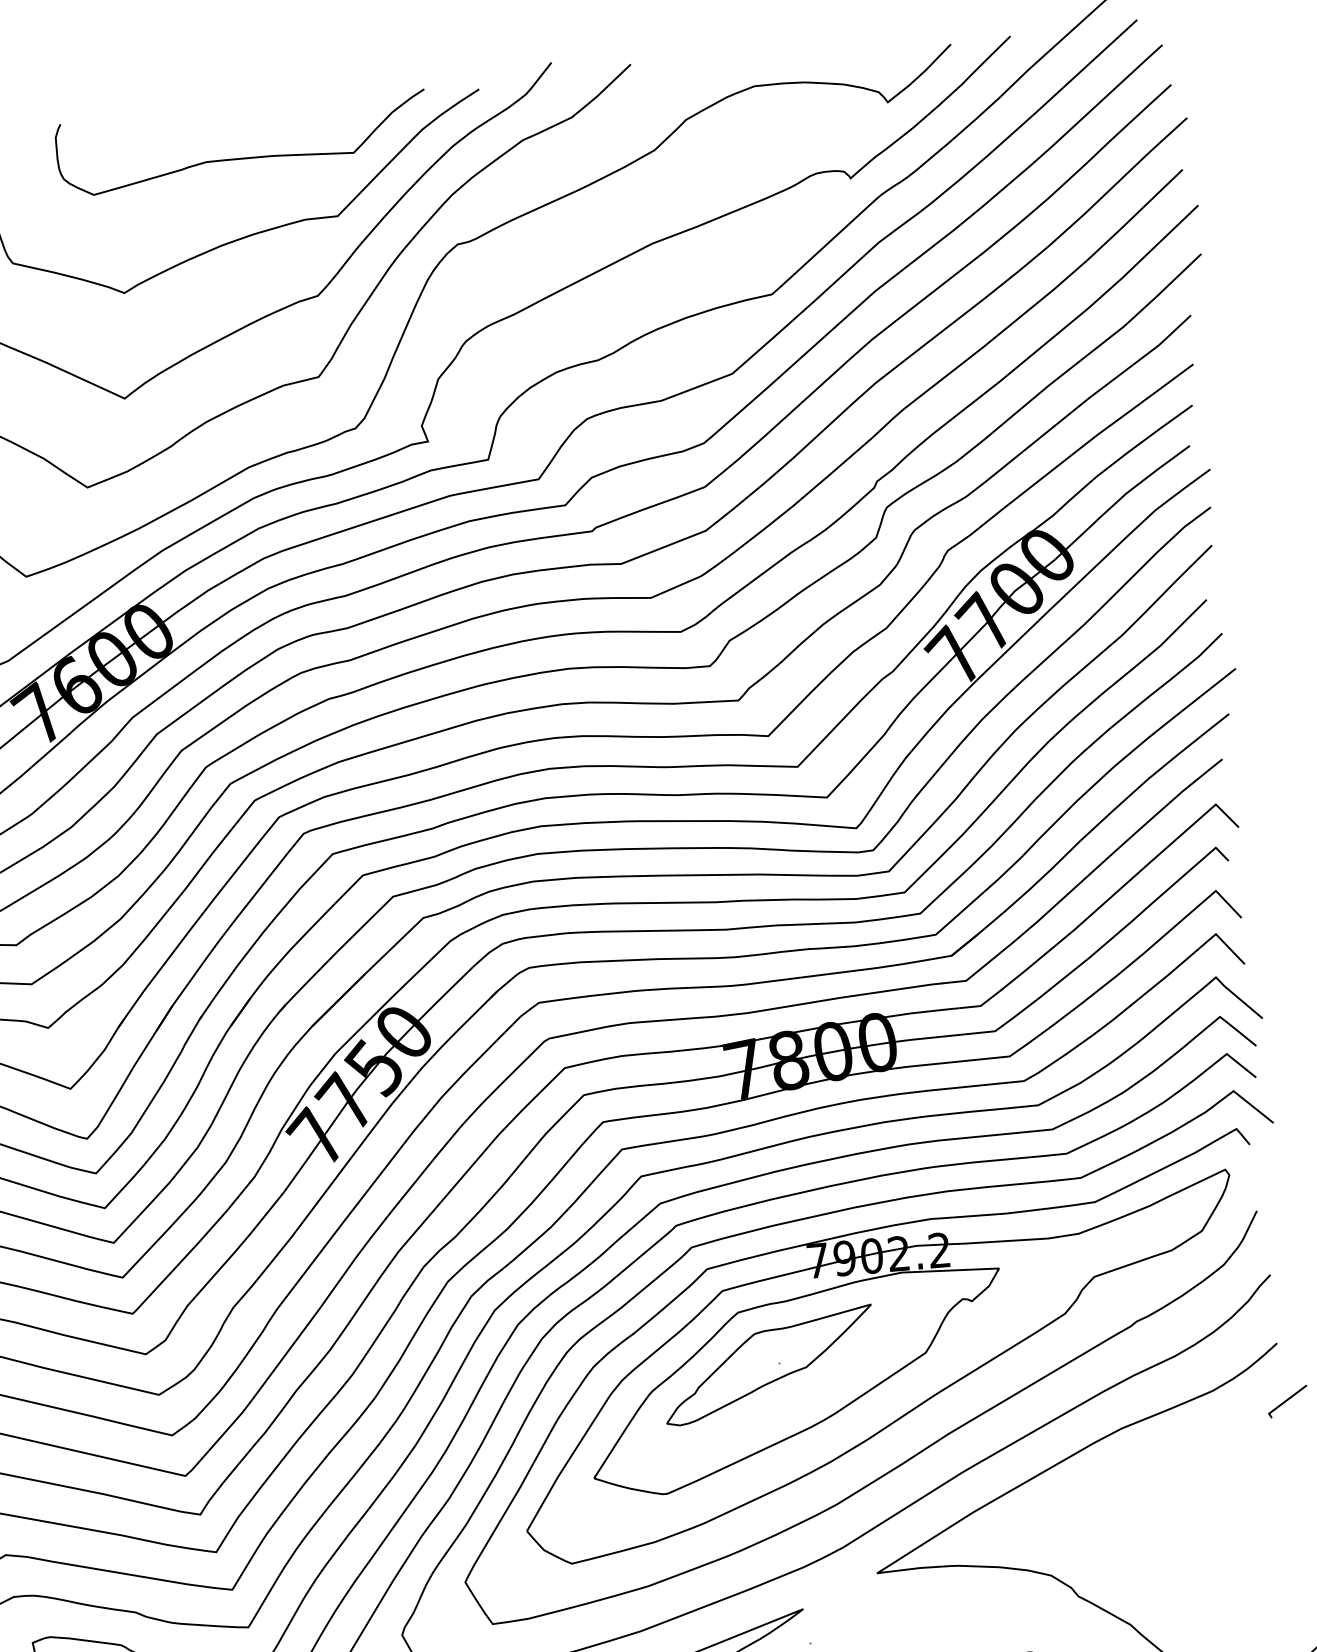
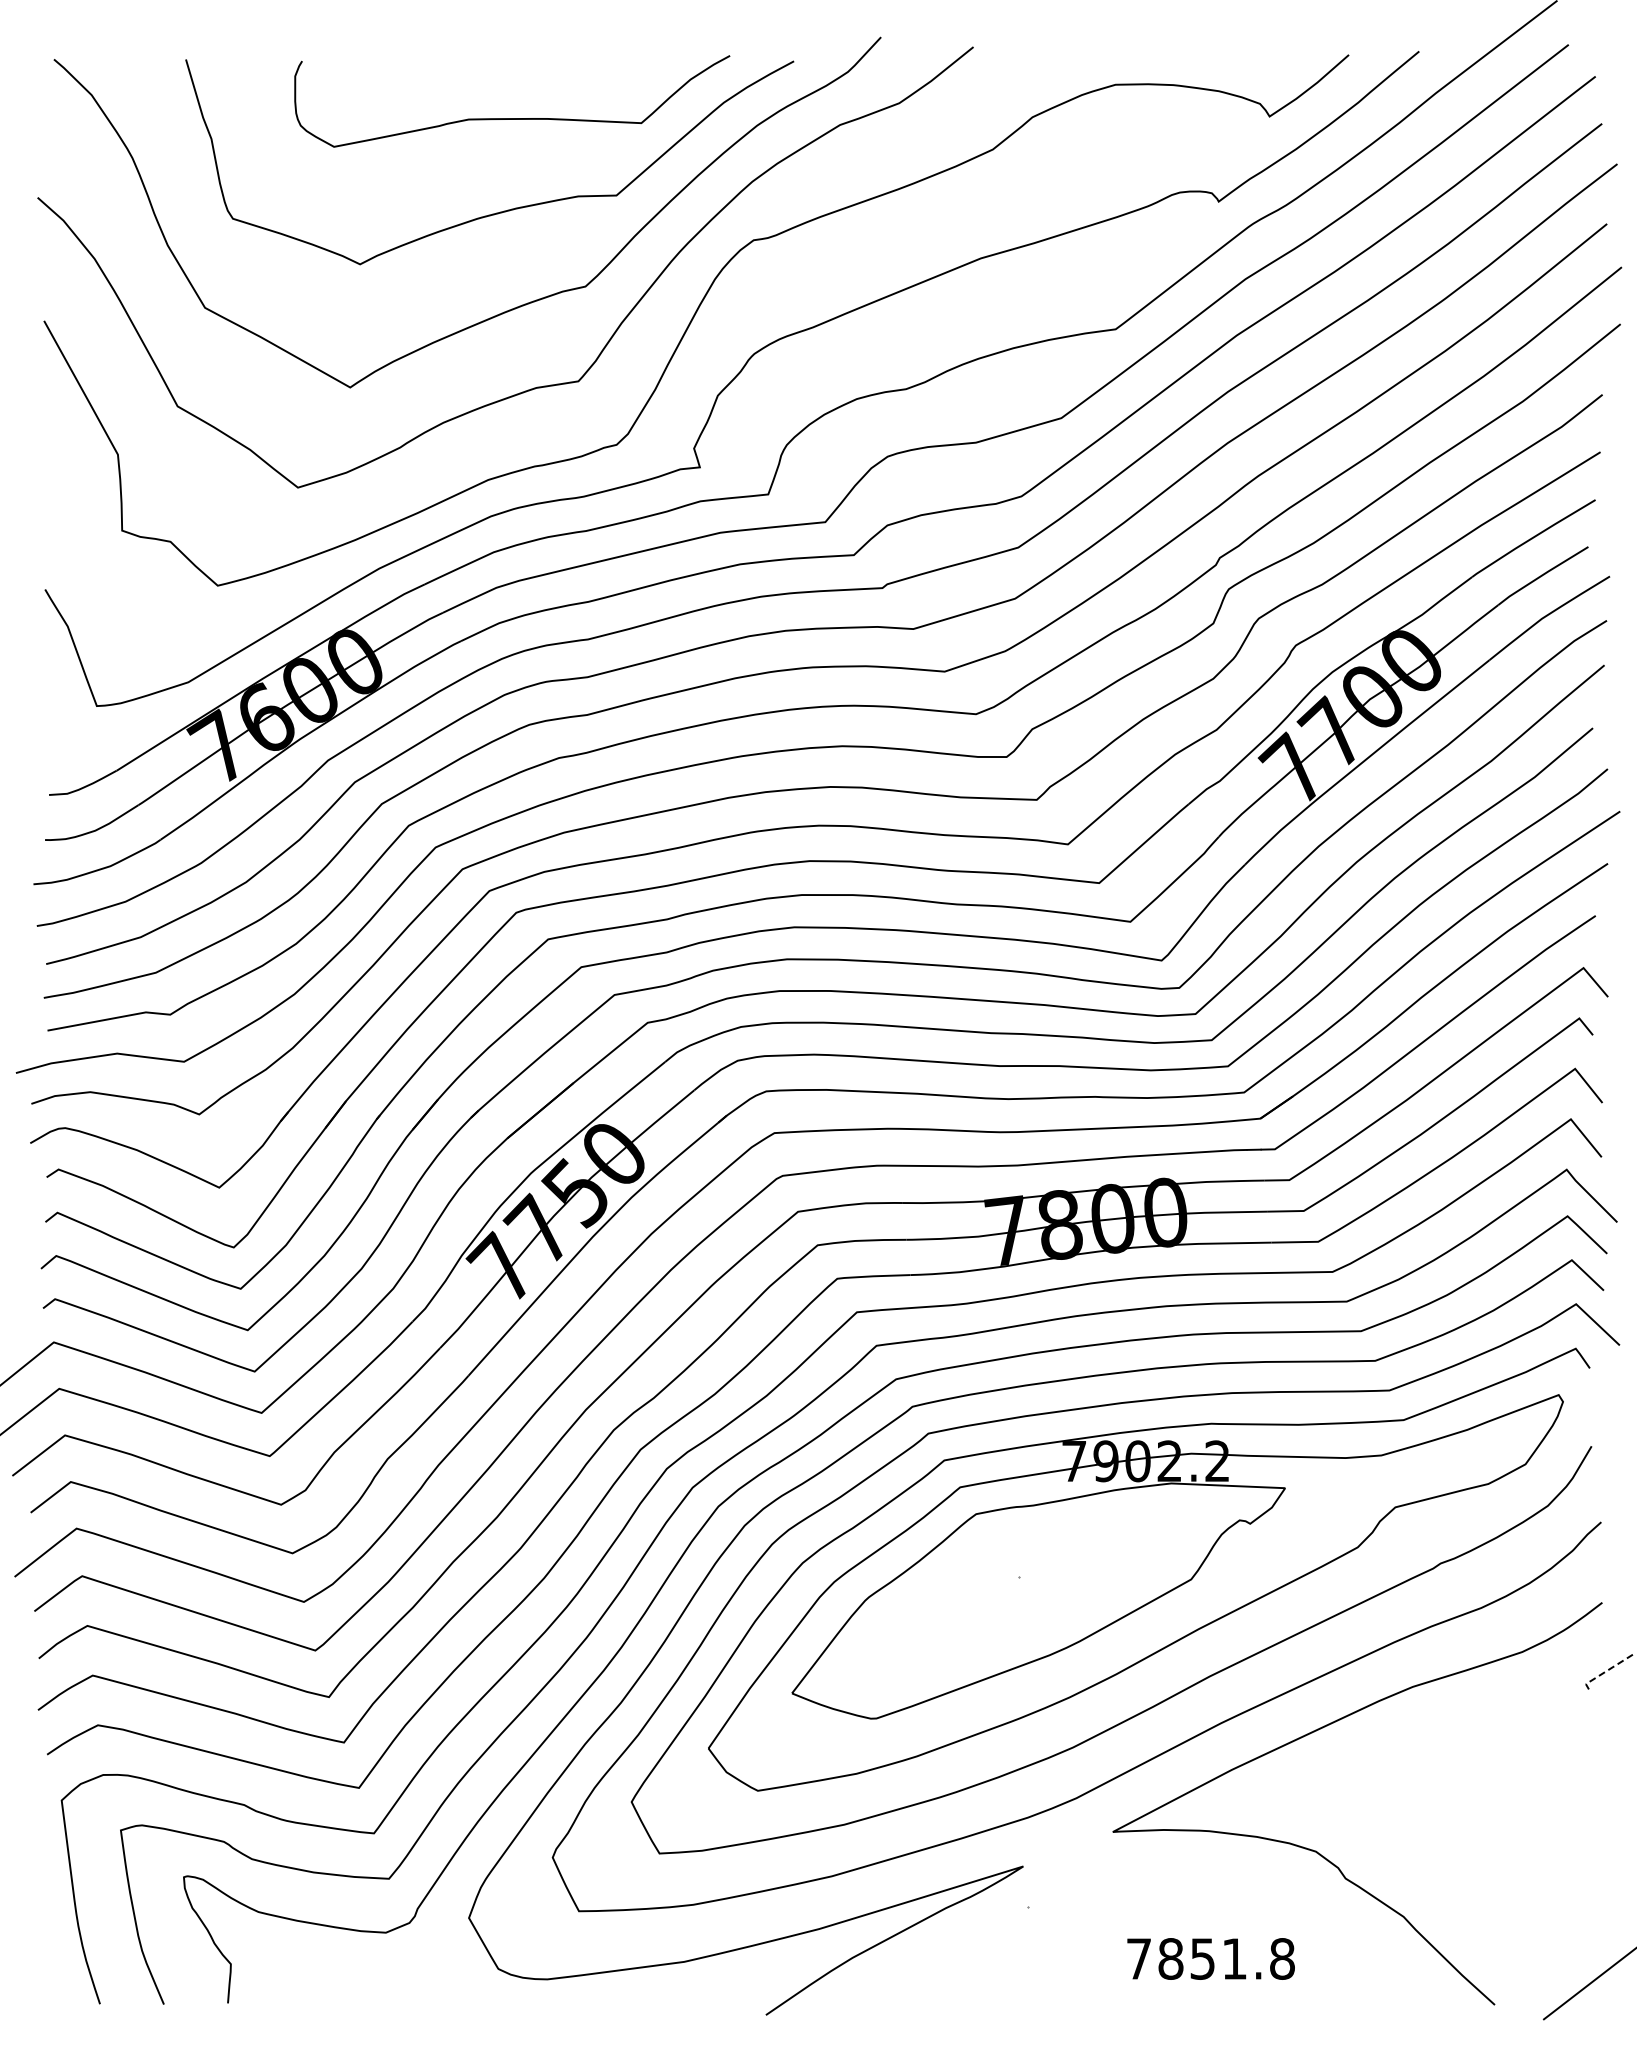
part: (768, 1365) -> (1006, 1578), removed
line: (1285, 1401) -> (1606, 1671), solid -> dashed

